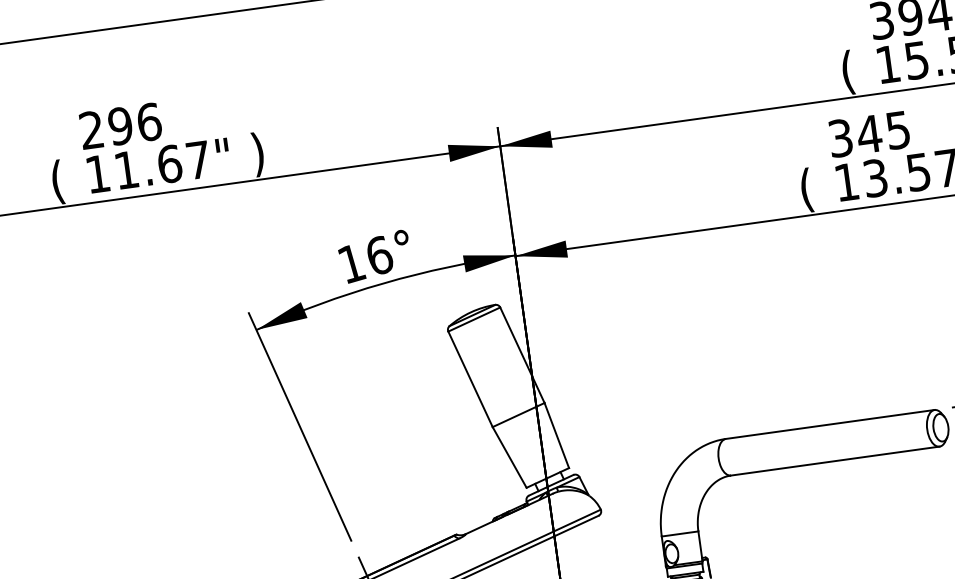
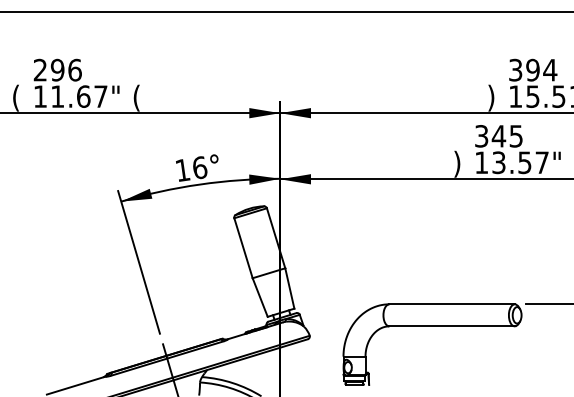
text: (848, 71) -> (491, 97), ( -> )
text: (257, 153) -> (136, 97), ) -> (
text: (806, 189) -> (457, 163), ( -> )

